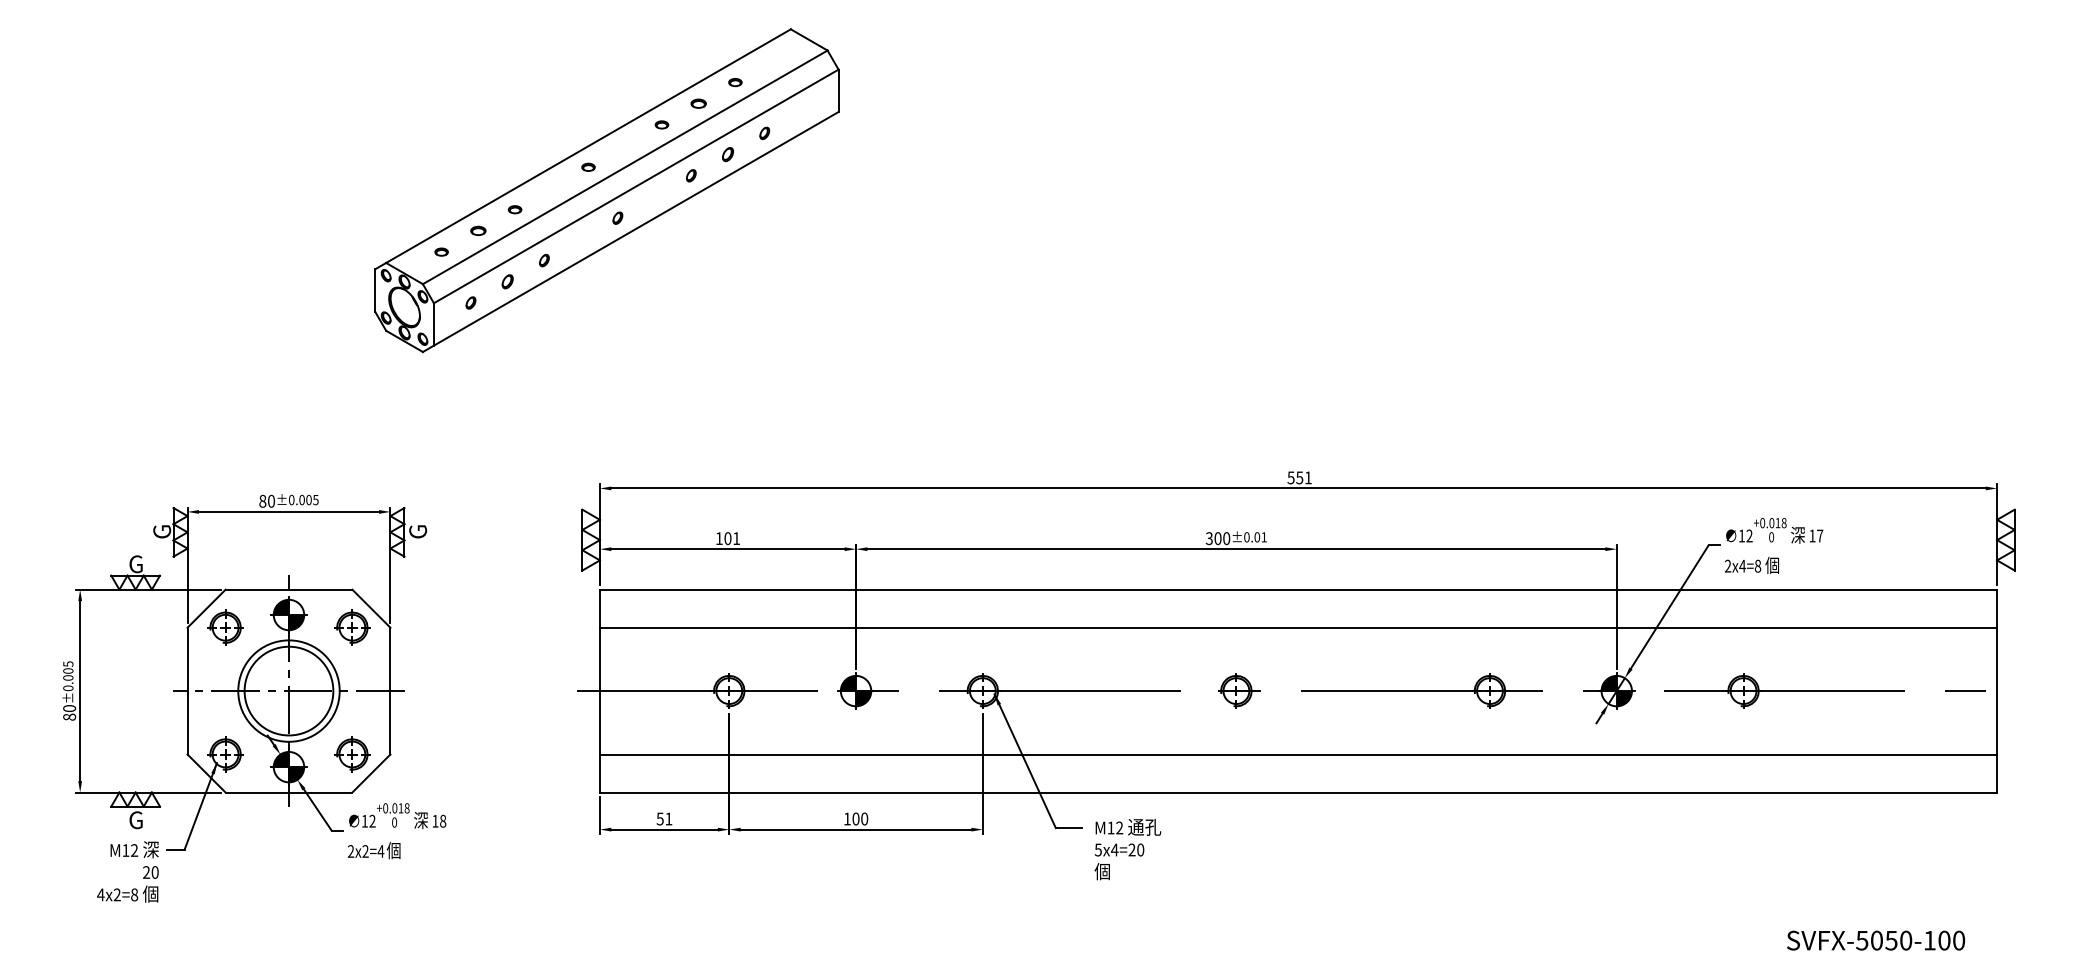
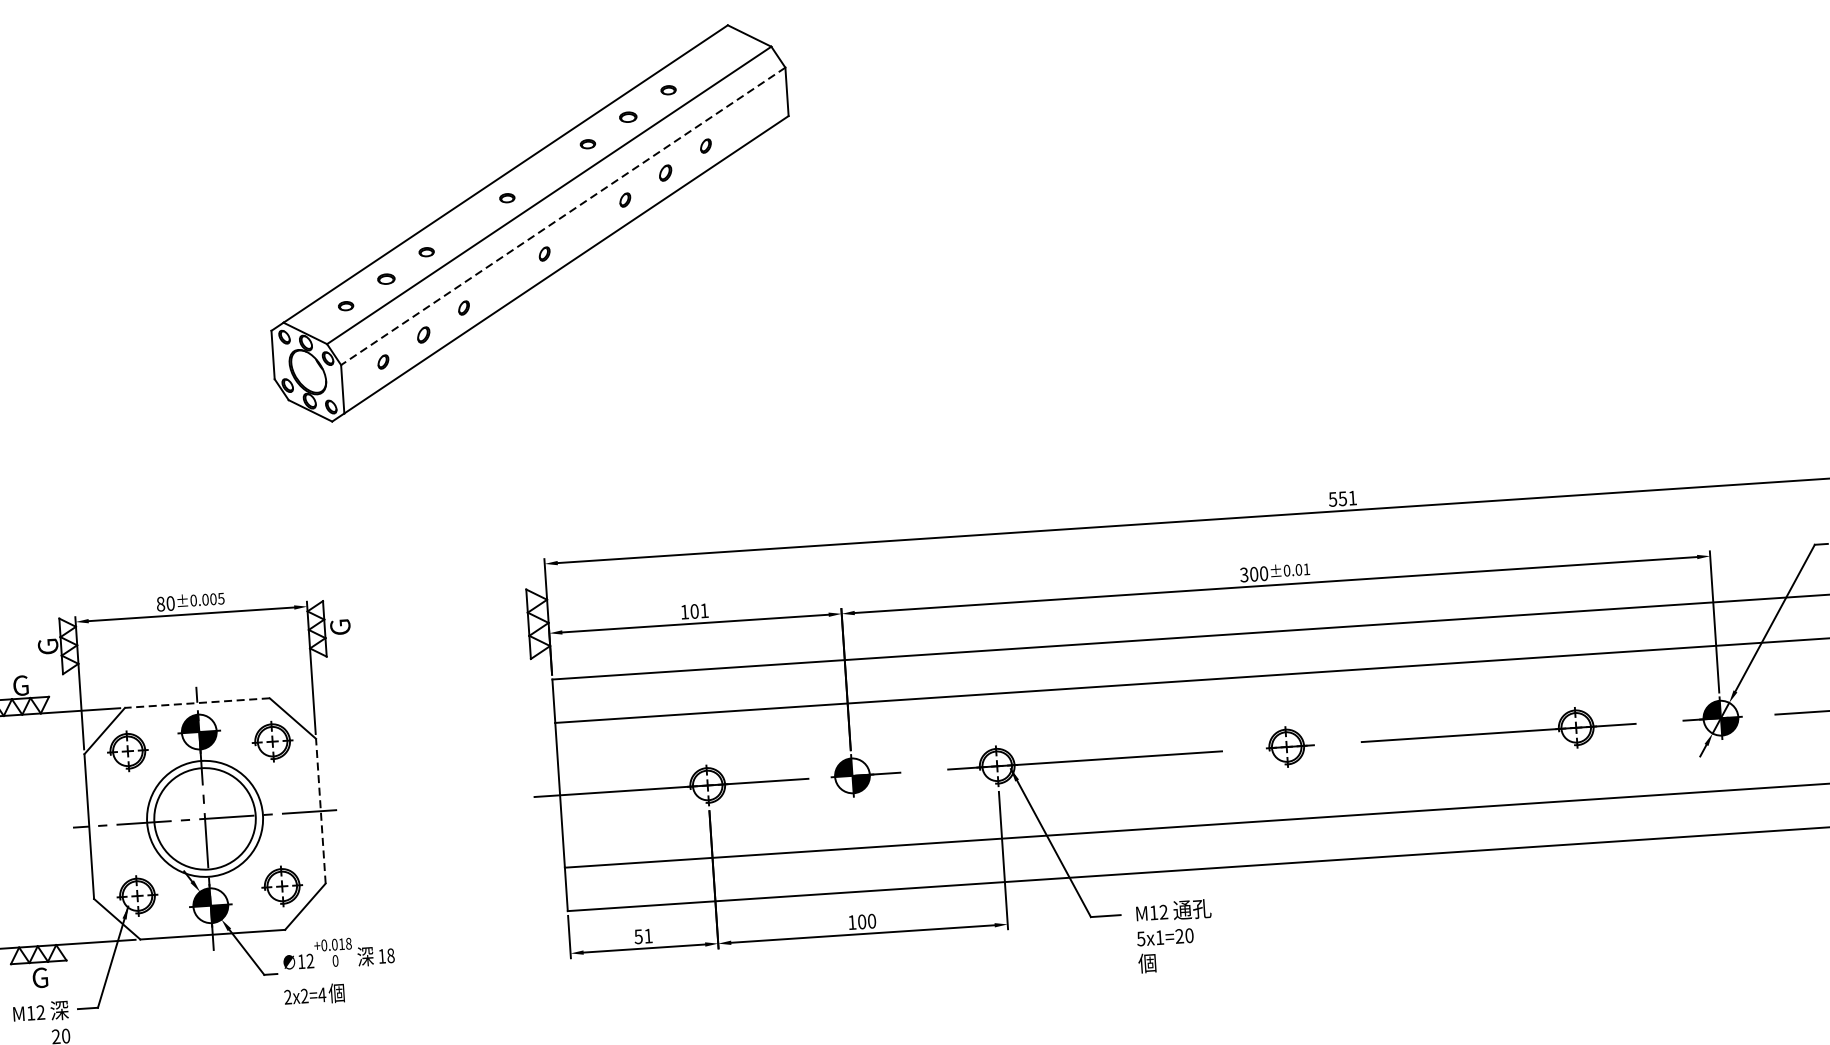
line: (636, 186) -> (563, 216), solid -> dashed
line: (288, 589) -> (196, 702), solid -> dashed
line: (390, 690) -> (320, 810), solid -> dashed
text: (1114, 849) -> (1159, 937), 5x4=20 -> 5x1=20

